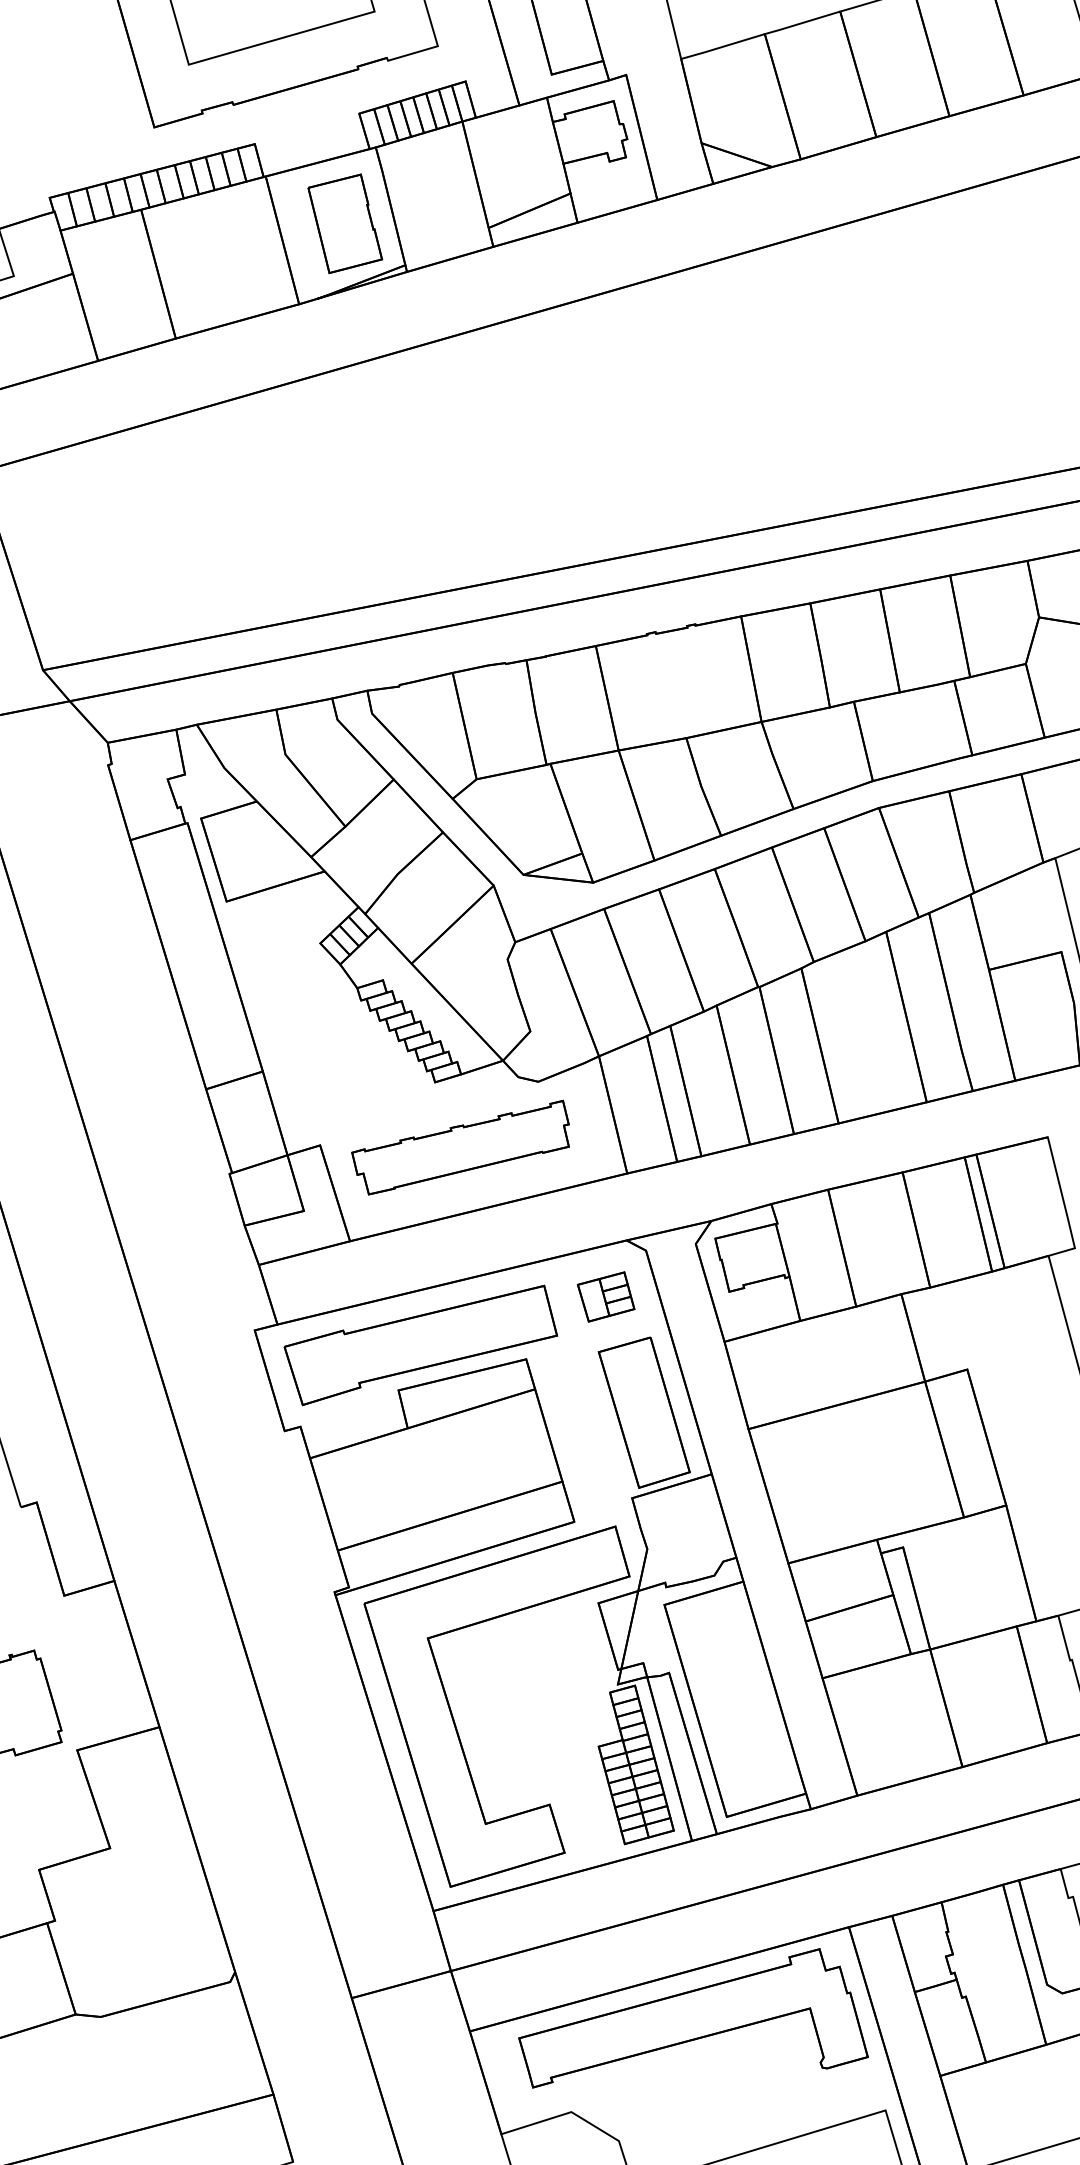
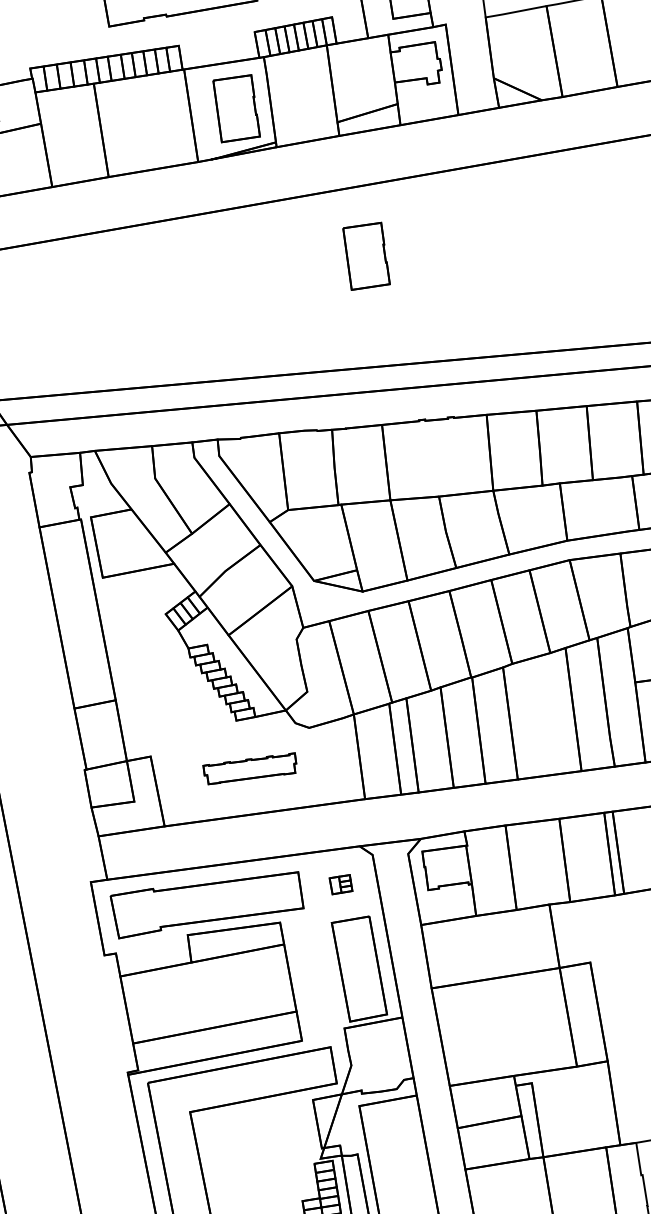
part: (549, 411) -> (366, 256), added
part: (460, 1147) -> (249, 768), size x0.6
part: (605, 1296) -> (340, 884), size x0.6

